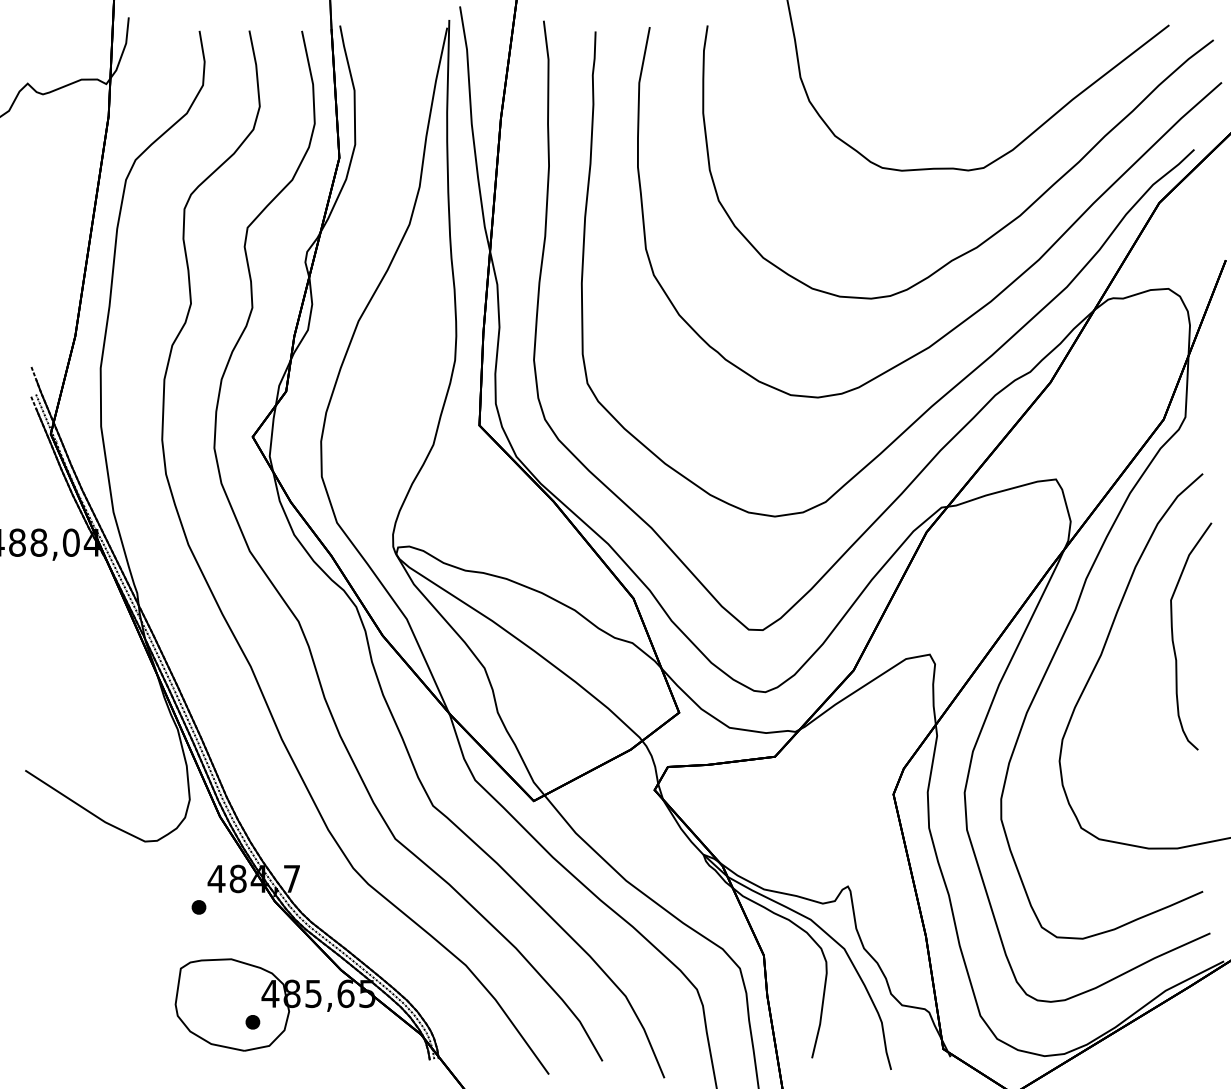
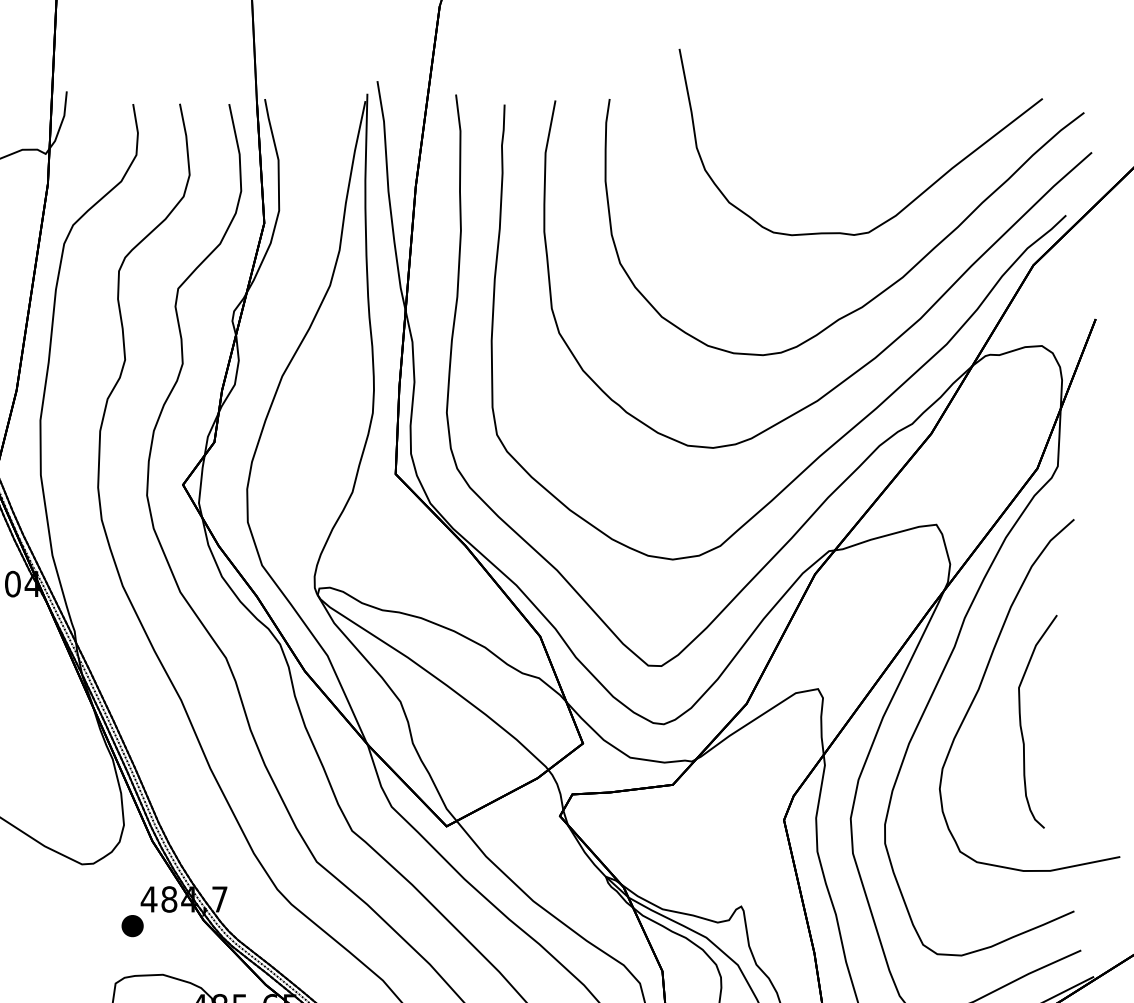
curve: (1173, 636) -> (1021, 721), moved
part: (198, 907) -> (132, 926), size x1.6

